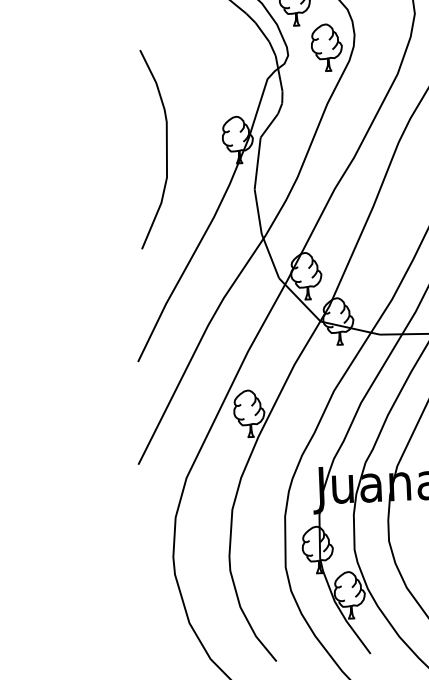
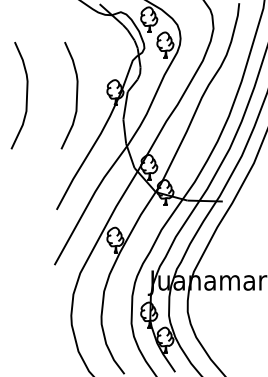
curve: (73, 152) -> (26, 95), added

